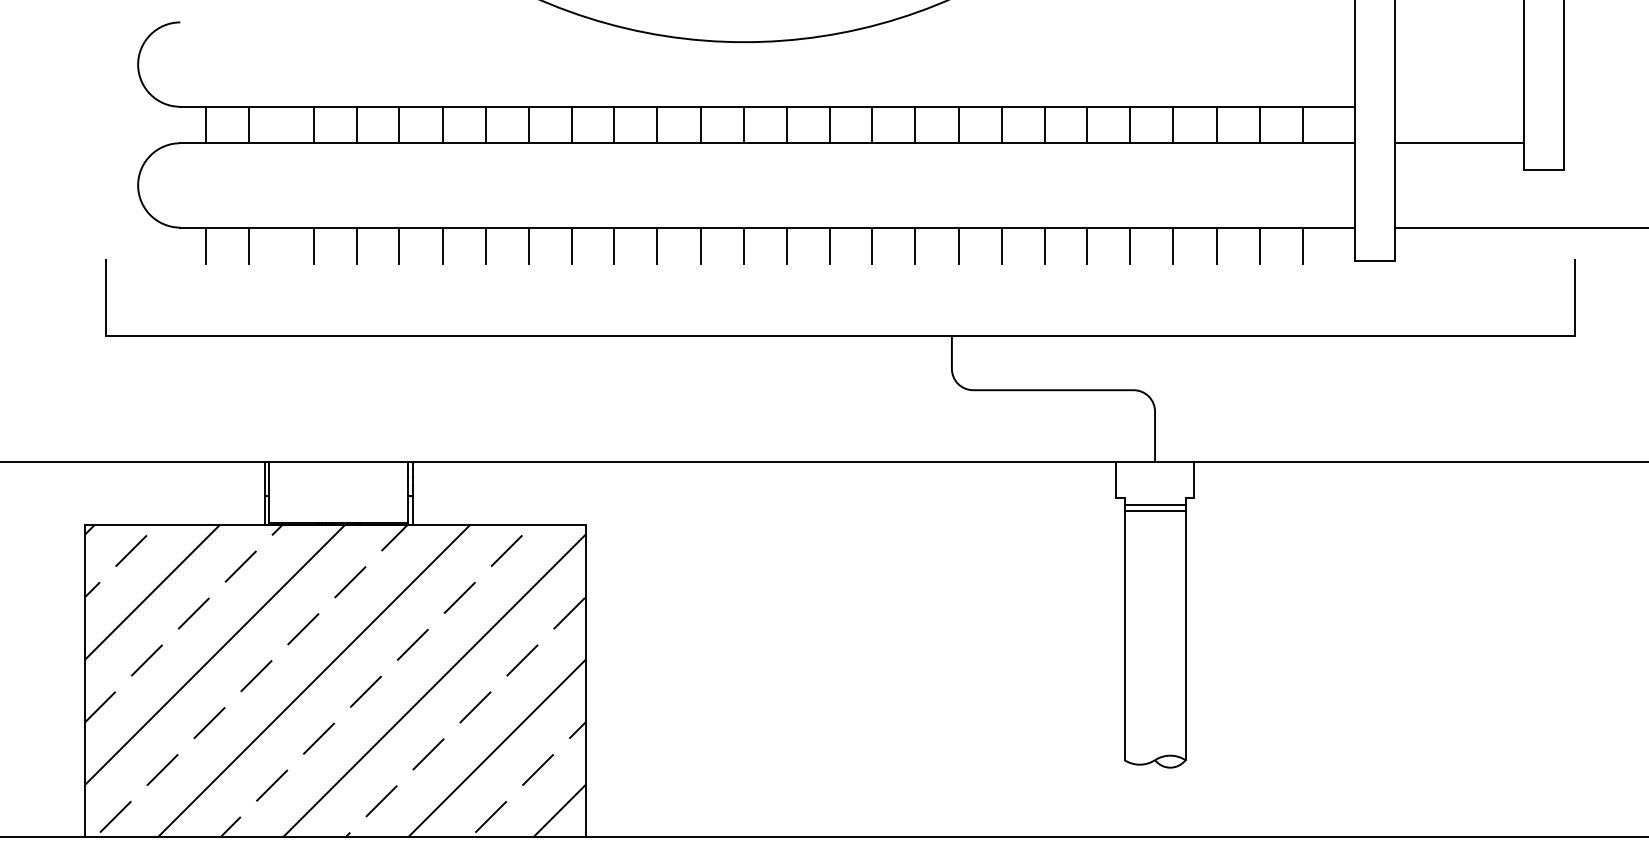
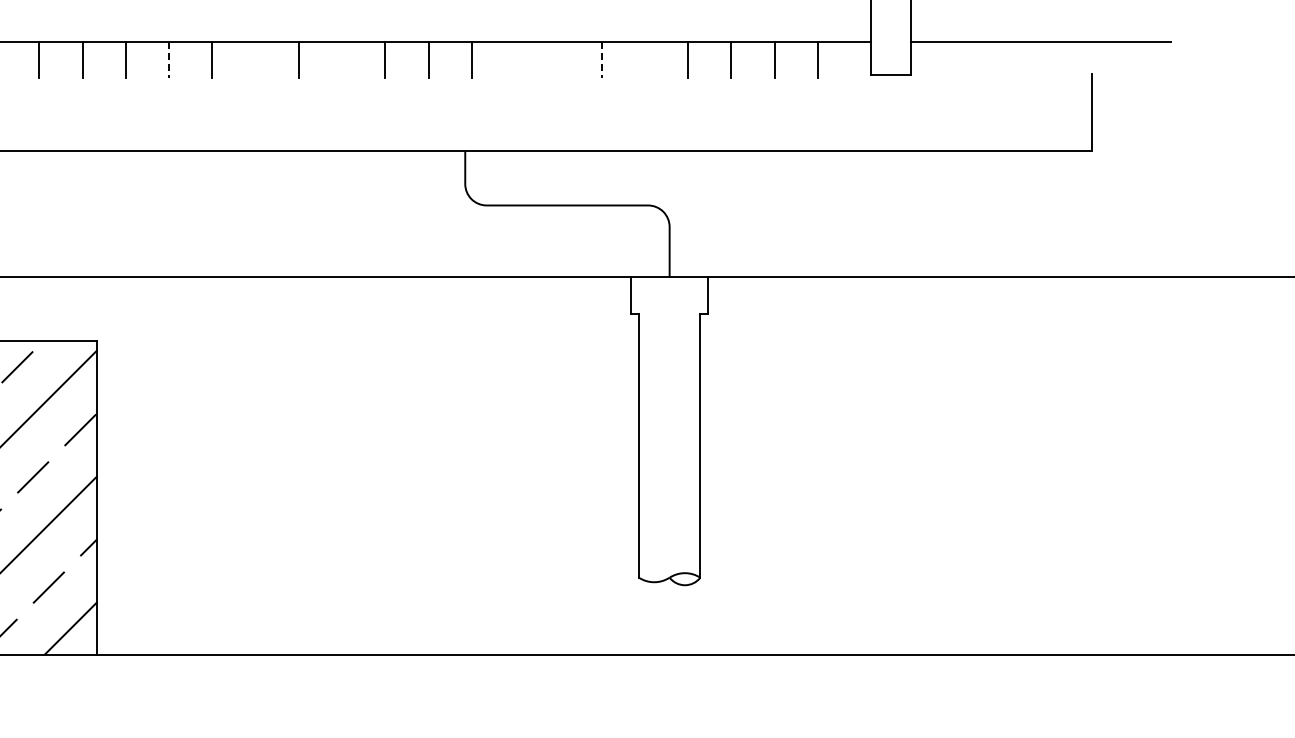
line: (743, 245) -> (255, 59), removed
line: (829, 245) -> (342, 59), removed
line: (1001, 245) -> (515, 59), removed
line: (1044, 245) -> (558, 59), removed
line: (1130, 245) -> (644, 59), removed
line: (657, 246) -> (169, 60), solid -> dashed
line: (1087, 246) -> (601, 60), solid -> dashed
line: (1154, 504) -> (669, 320), removed
line: (1154, 511) -> (669, 327), removed

